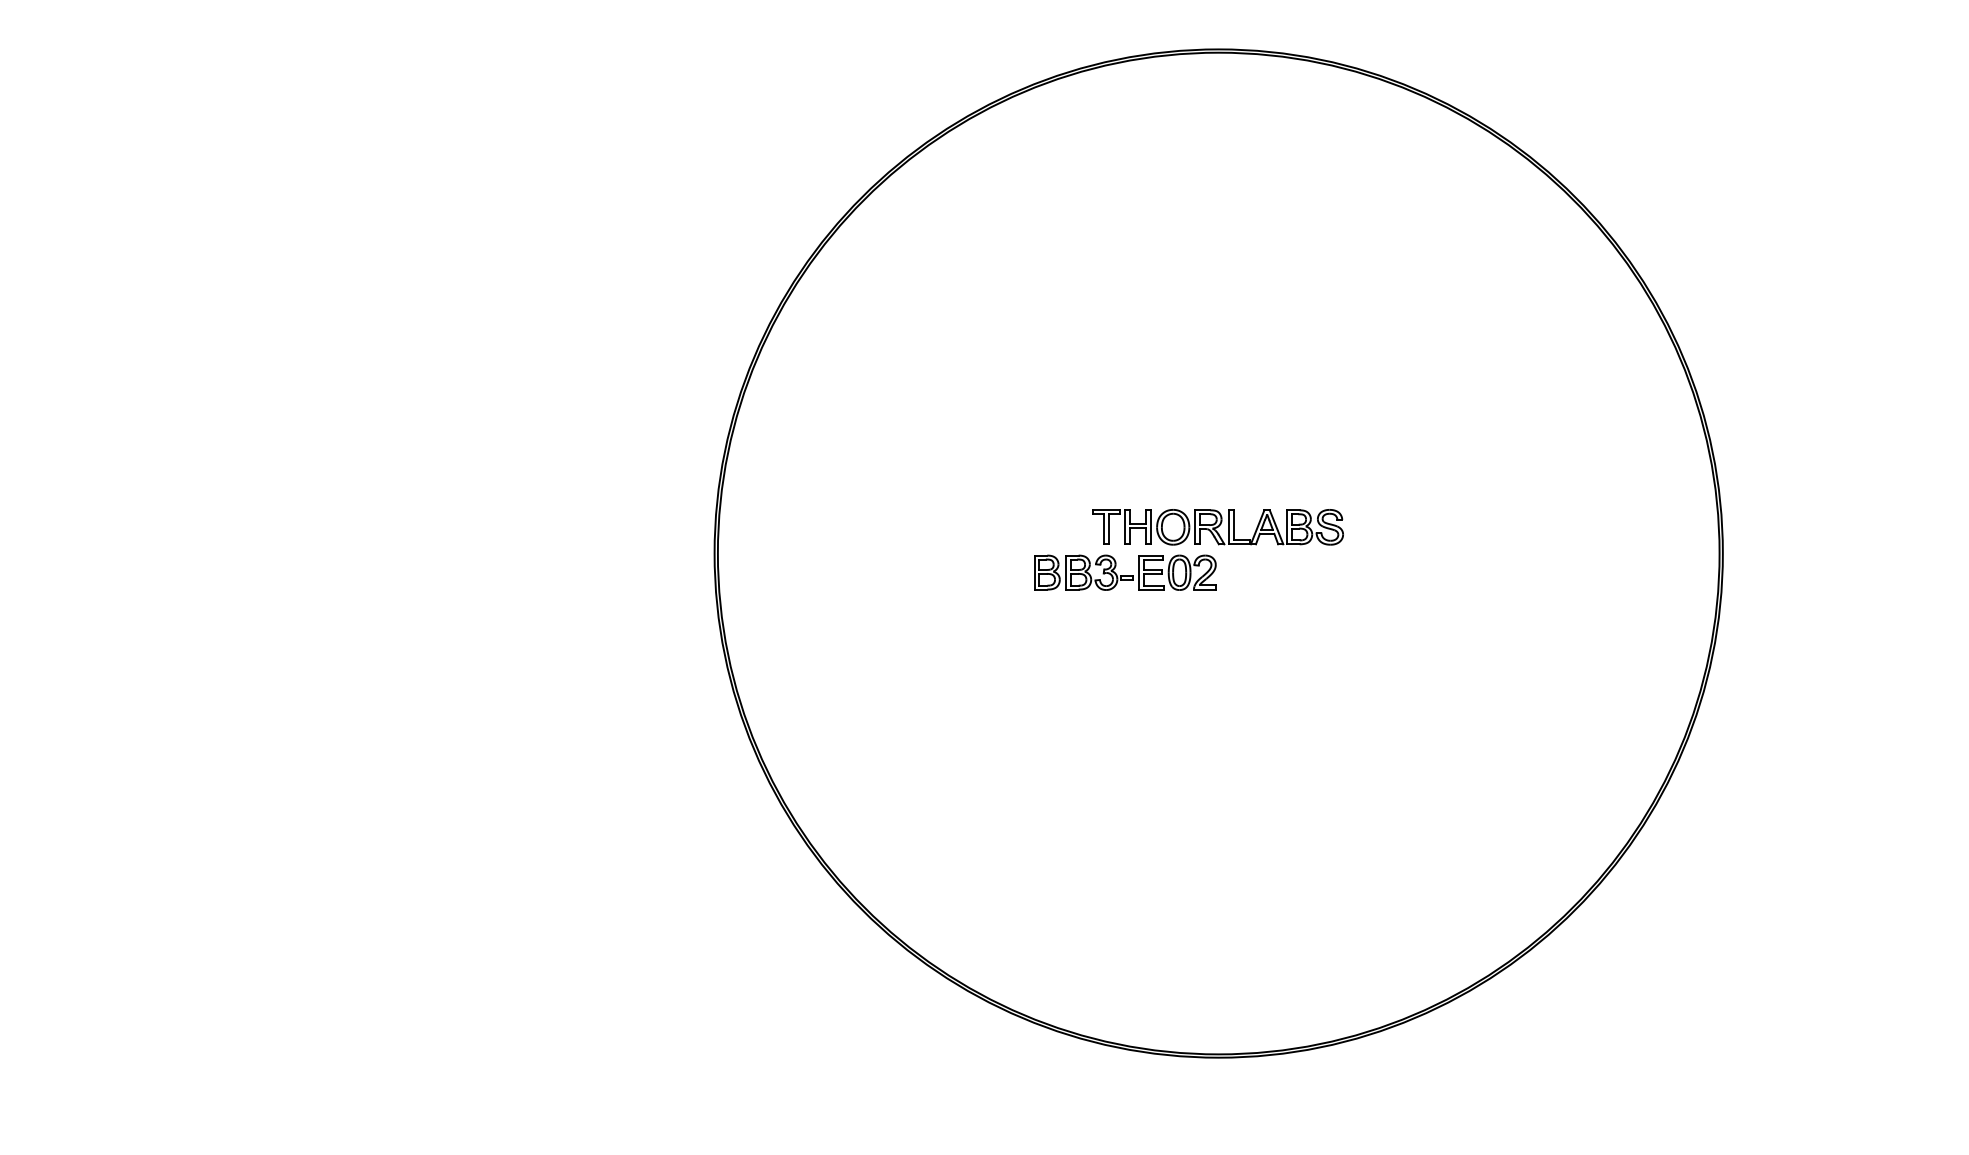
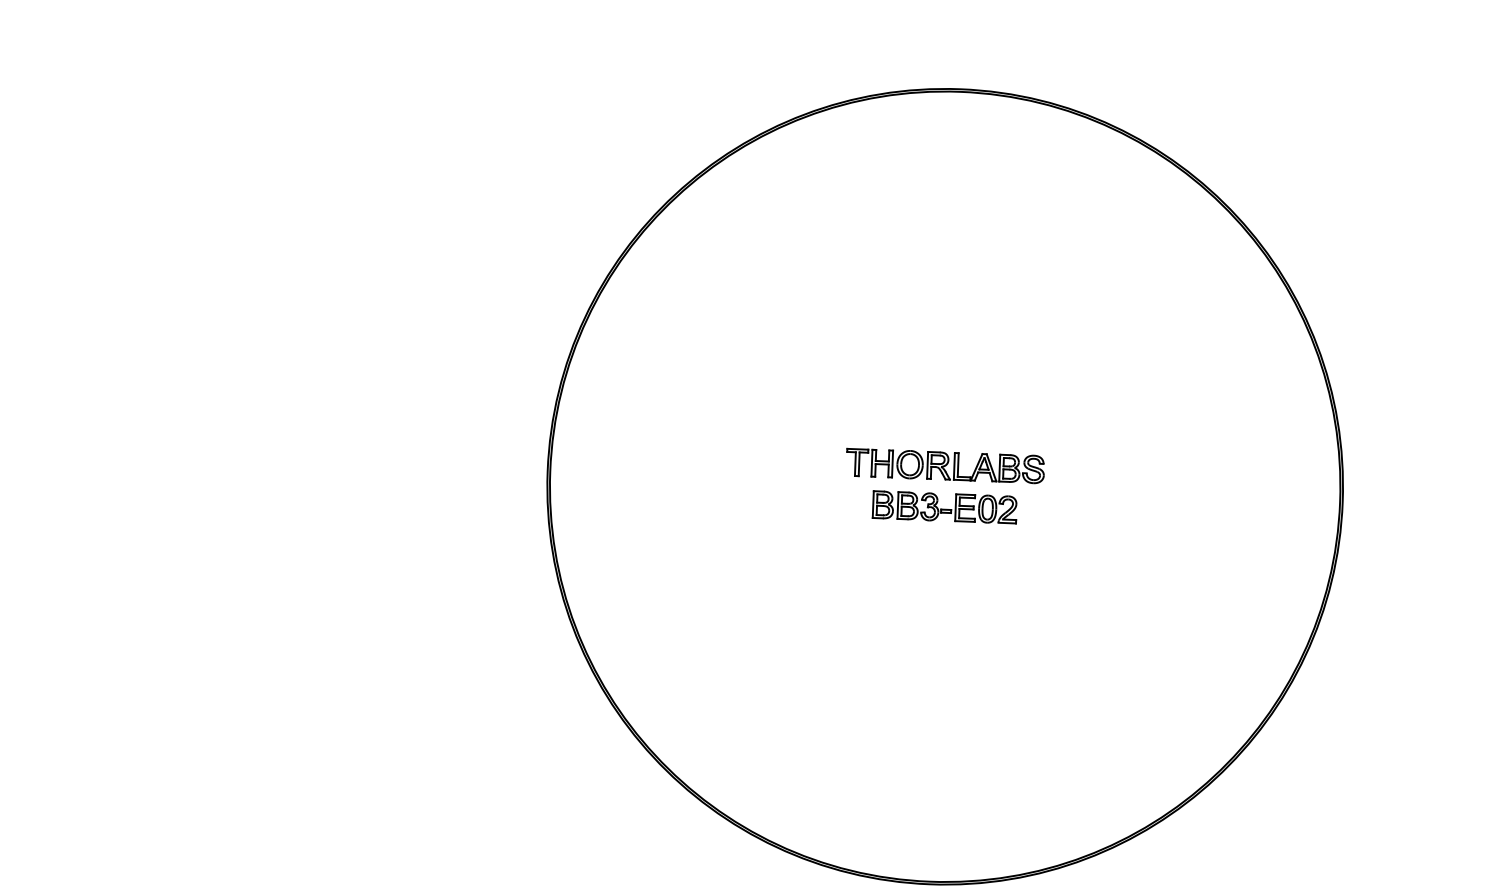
part: (1125, 572) -> (945, 507), moved

